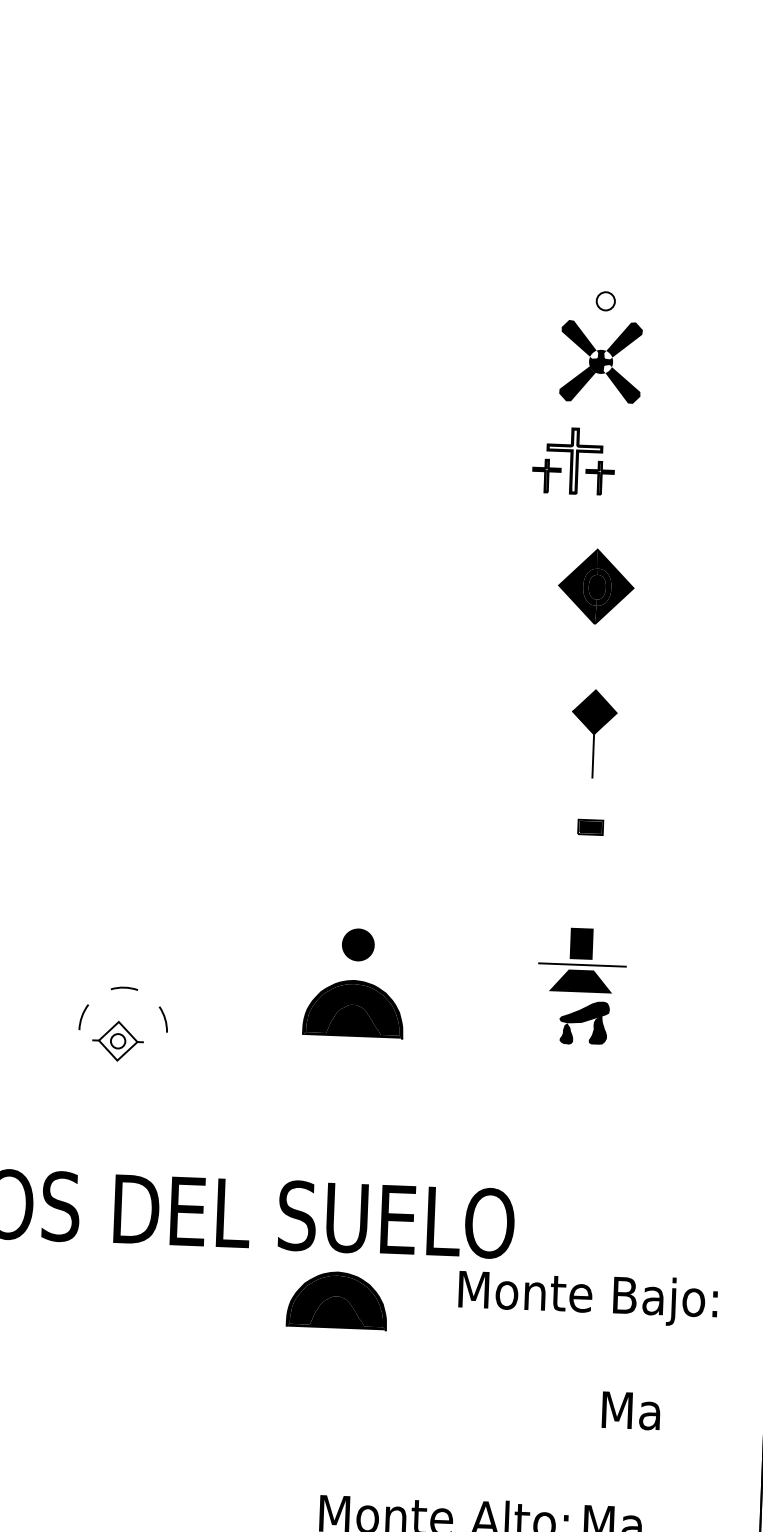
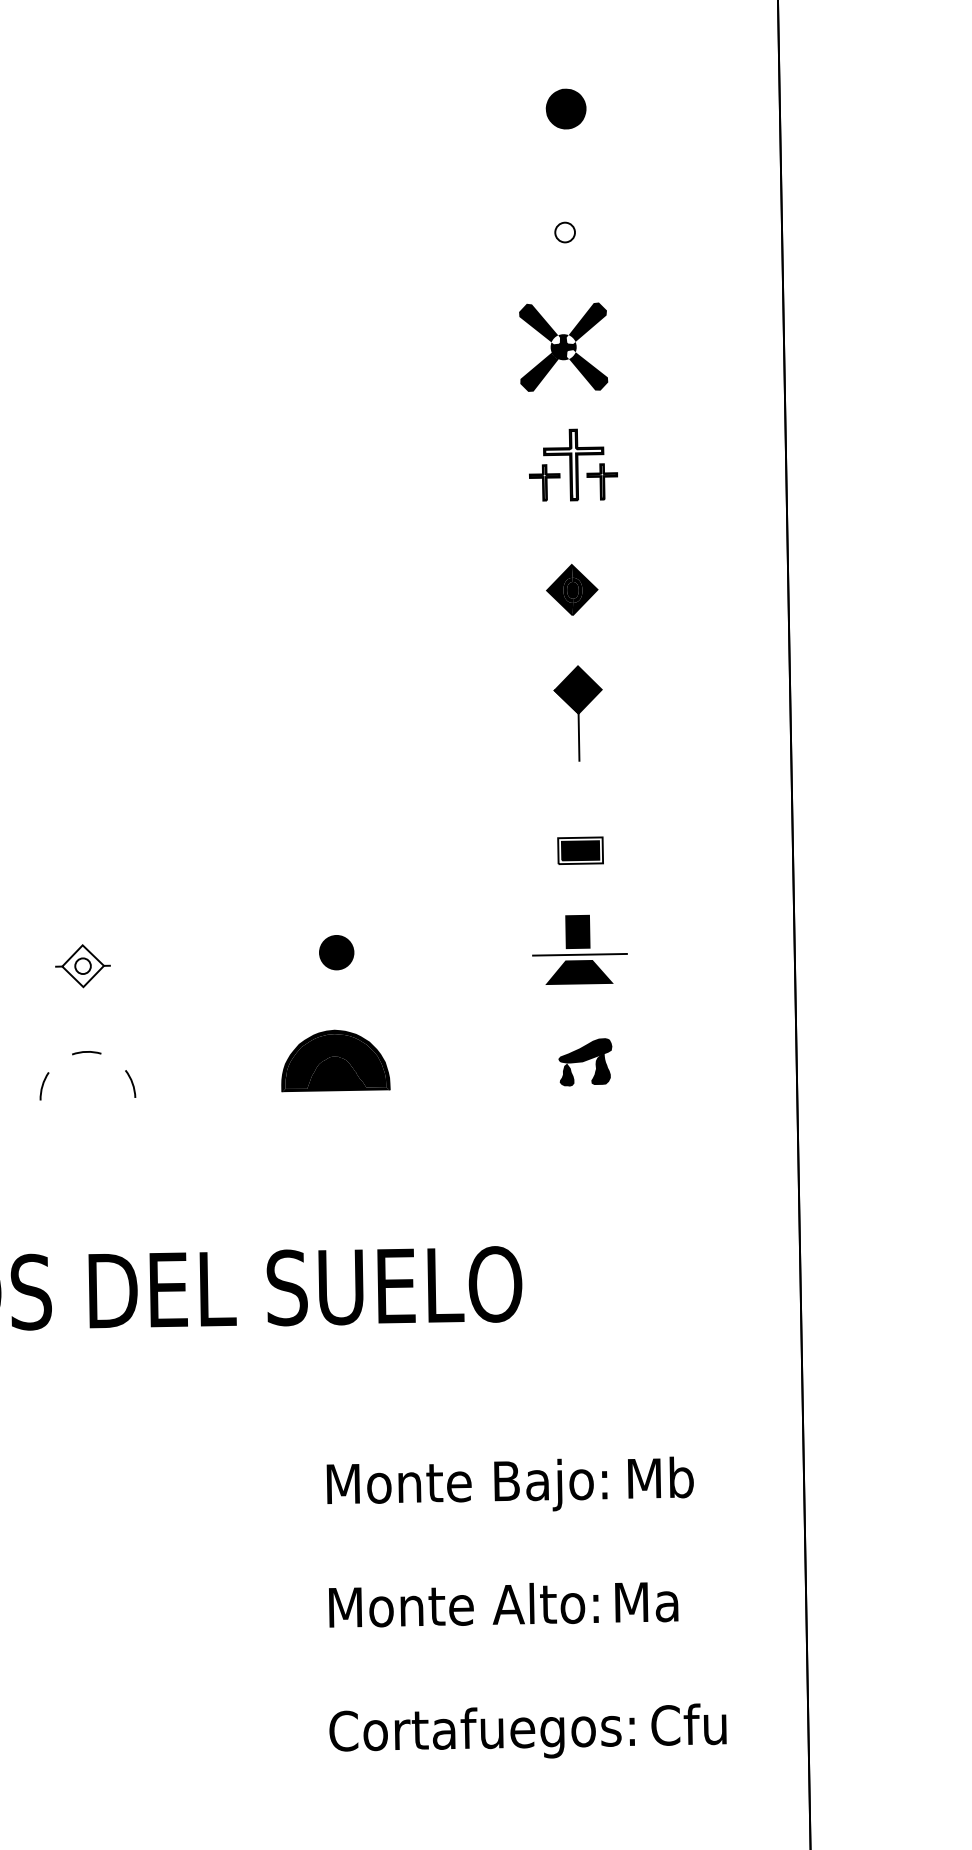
fill: (615, 141) -> (565, 108), added
part: (605, 301) -> (564, 232), moved
part: (574, 460) -> (573, 464), moved
part: (596, 585) -> (572, 589), size x0.62
part: (593, 733) -> (577, 713), moved
part: (590, 827) -> (580, 850), size x1.67
part: (358, 944) -> (336, 952), moved
part: (582, 960) -> (579, 949), moved
part: (117, 1041) -> (82, 966), moved
text: (587, 1296) -> (466, 1484), moved
part: (337, 1300) -> (335, 1376), removed
text: (650, 1411) -> (680, 1477), Ma -> Mb

